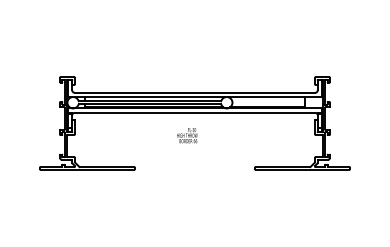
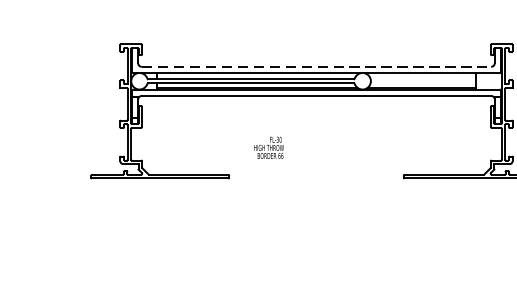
line: (195, 92) -> (317, 66), solid -> dashed
text: (187, 135) -> (269, 147), moved

